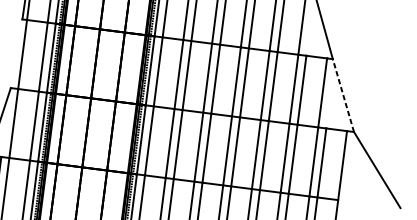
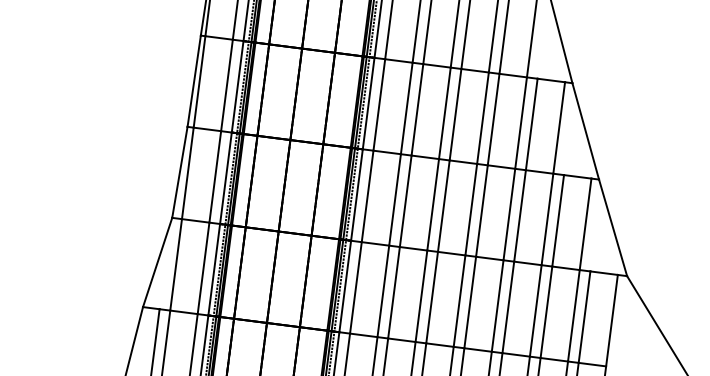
line: (16, 53) -> (179, 171), added
line: (342, 95) -> (612, 227), dashed -> solid

